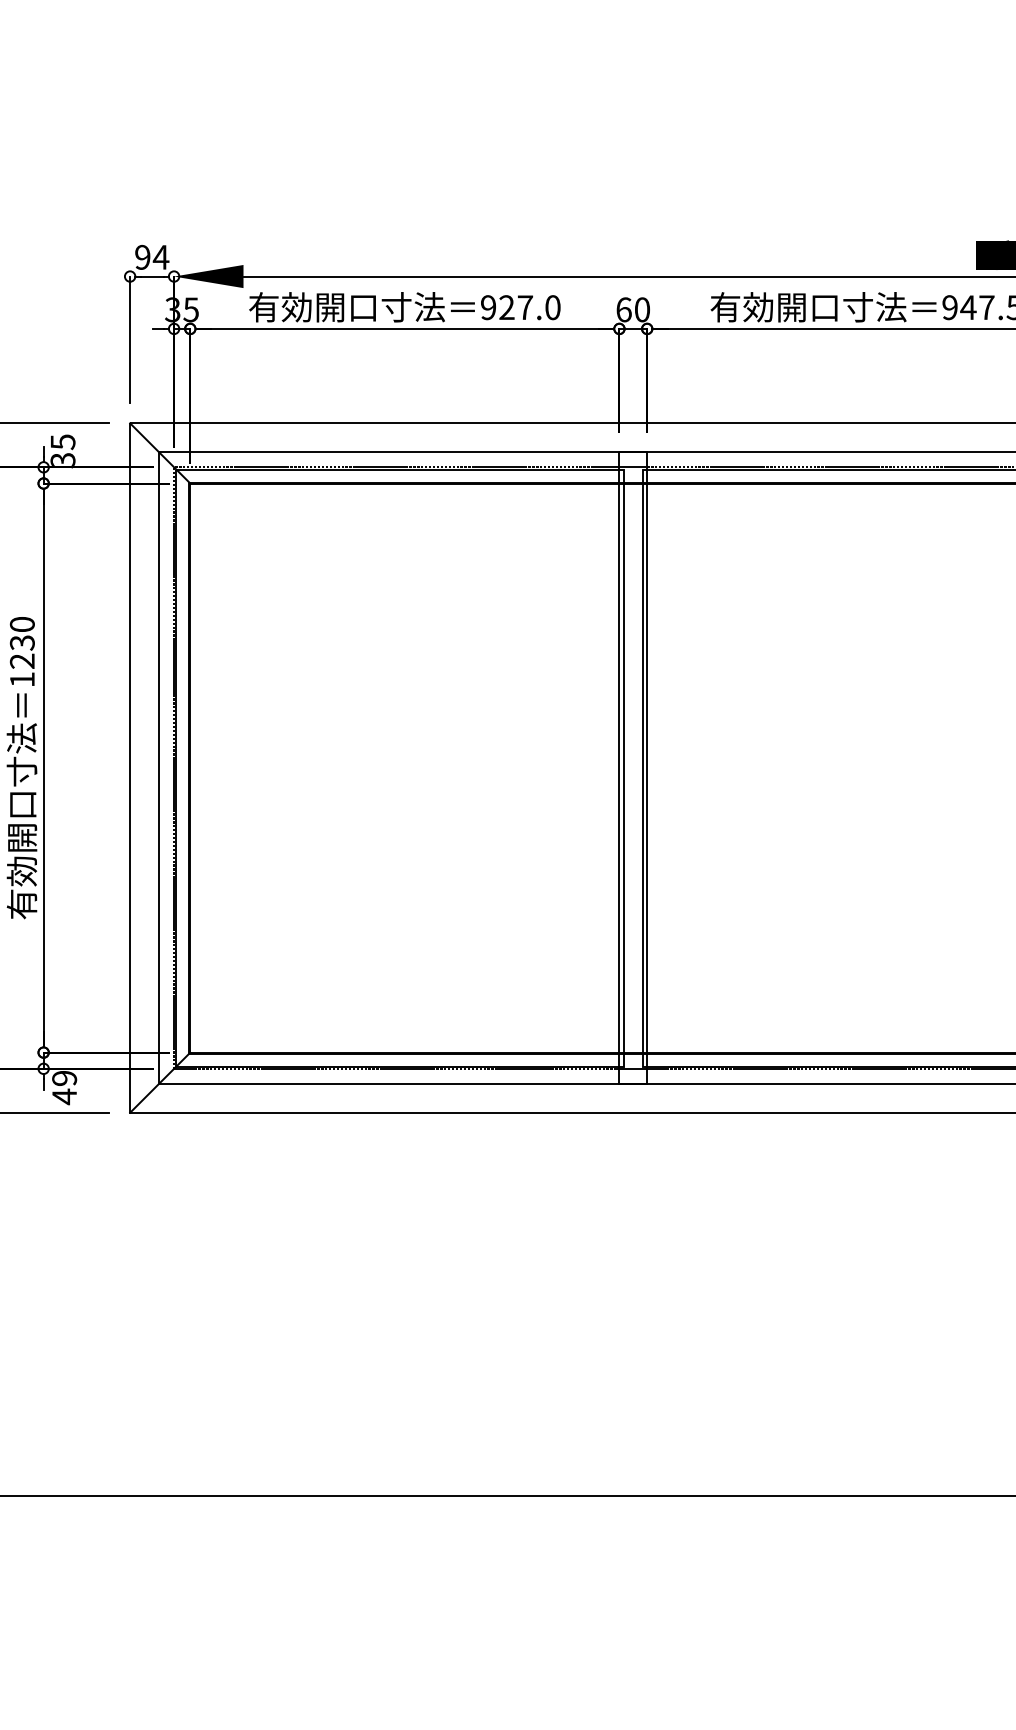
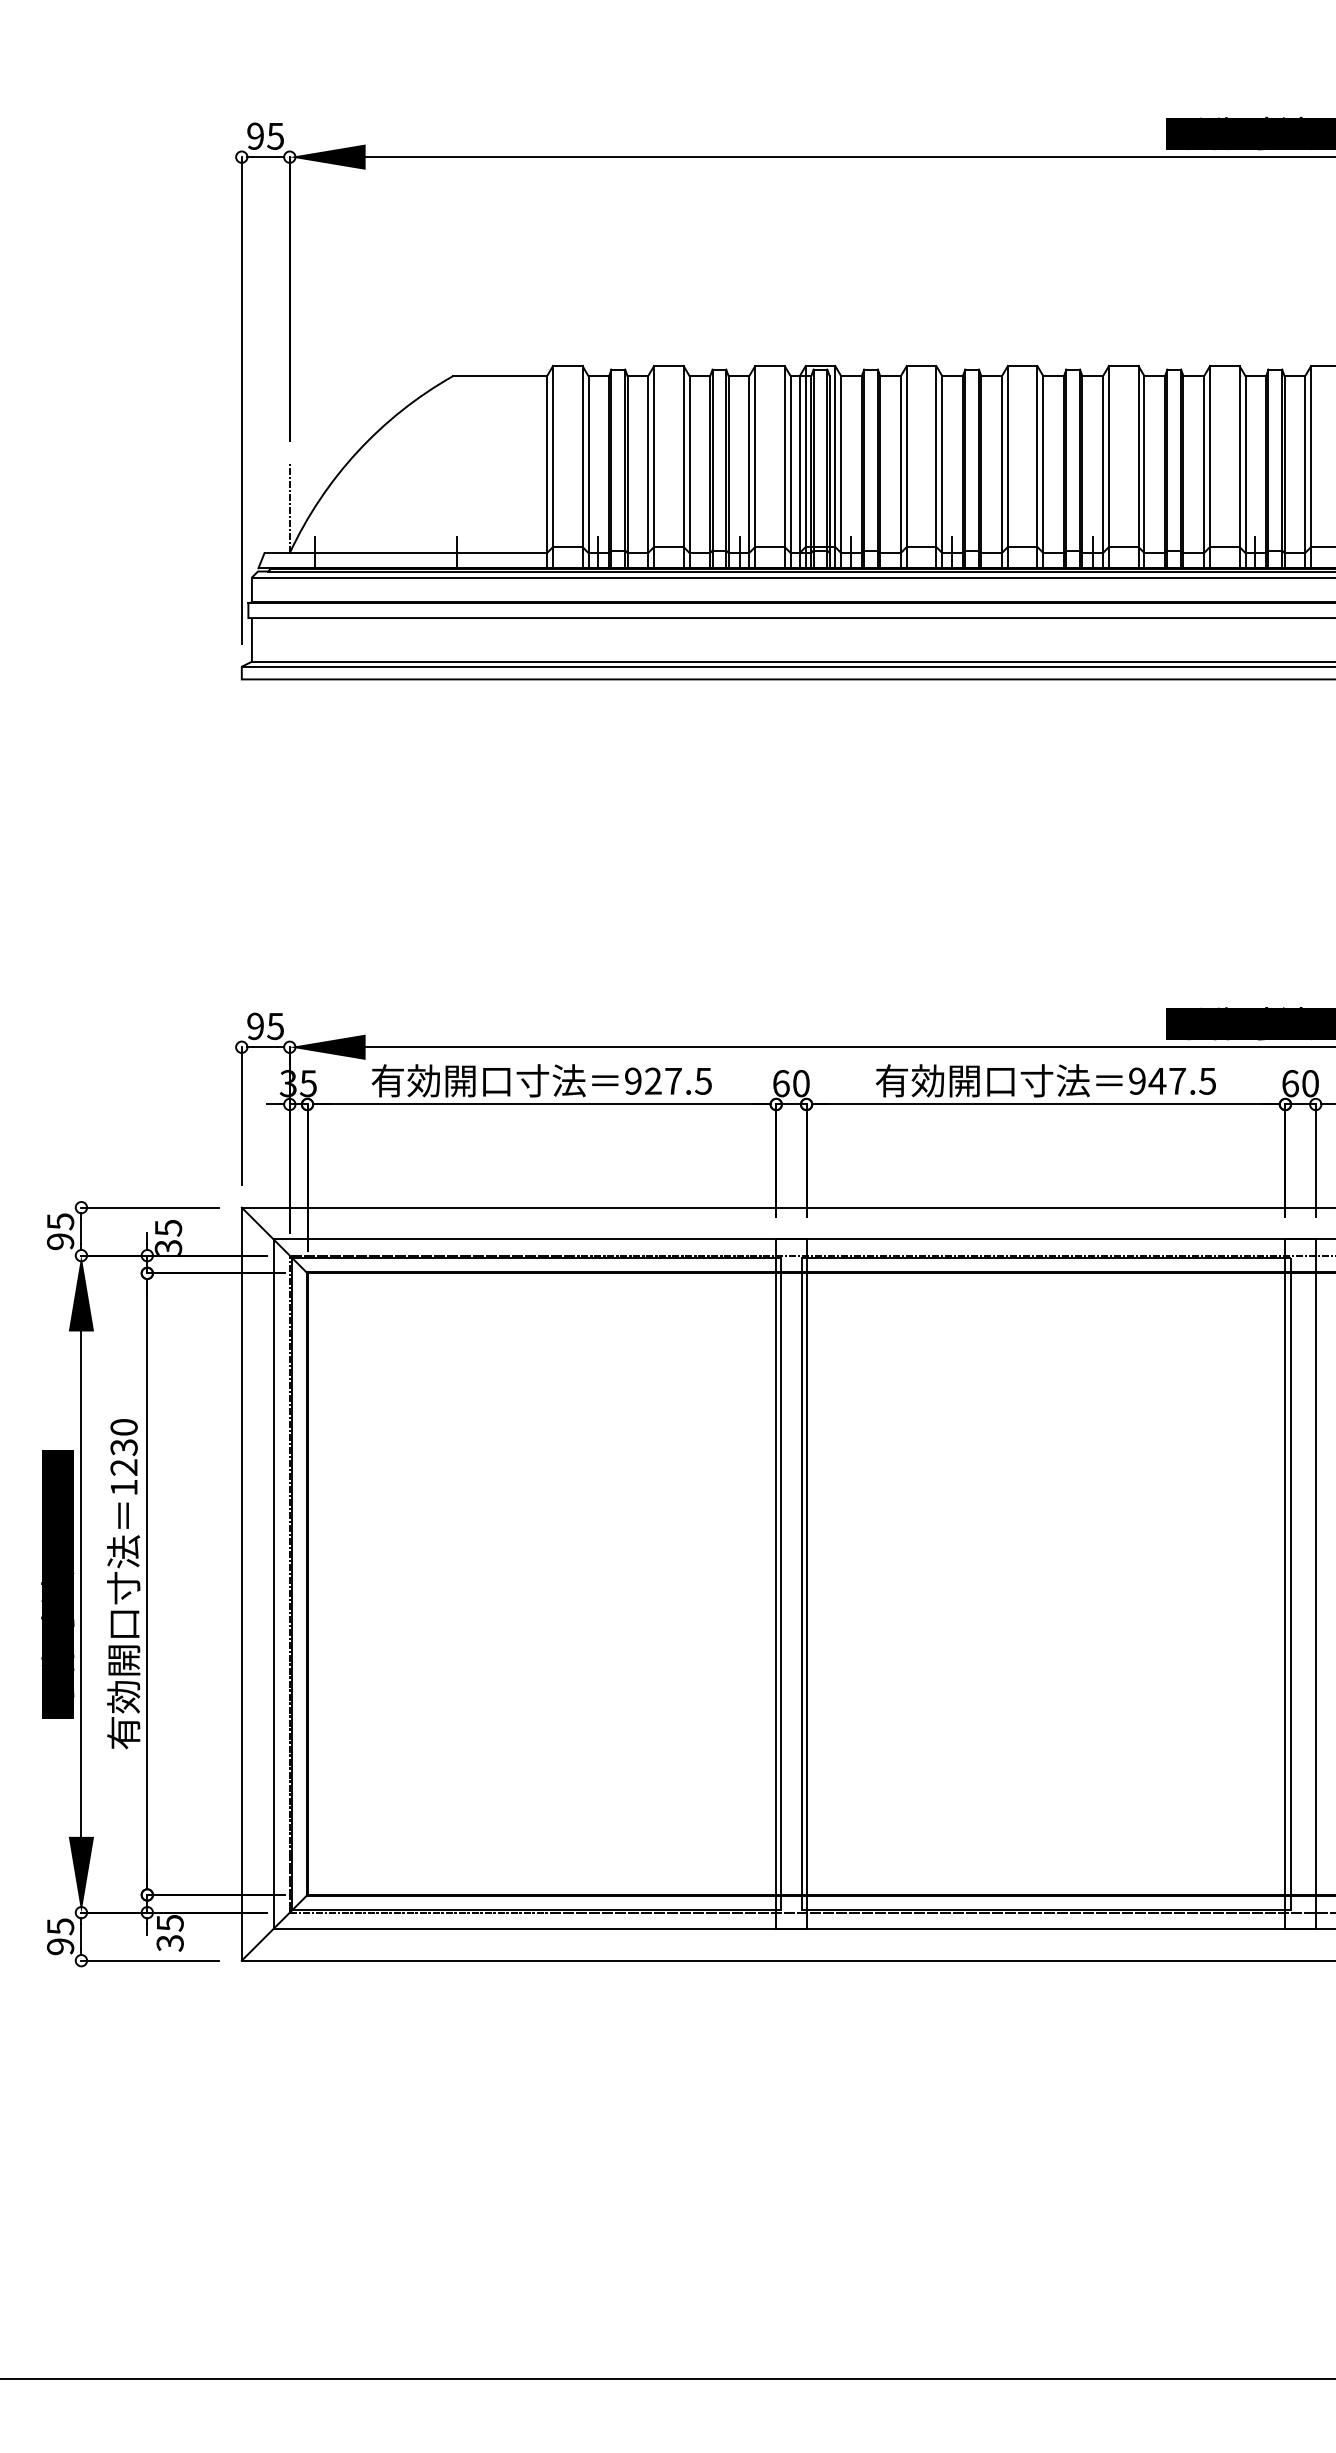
text: (160, 257) -> (275, 1026), 94 -> 95
text: (551, 306) -> (702, 1080), 927.0 -> 927.5
text: (63, 1087) -> (169, 1933), 49 -> 35

